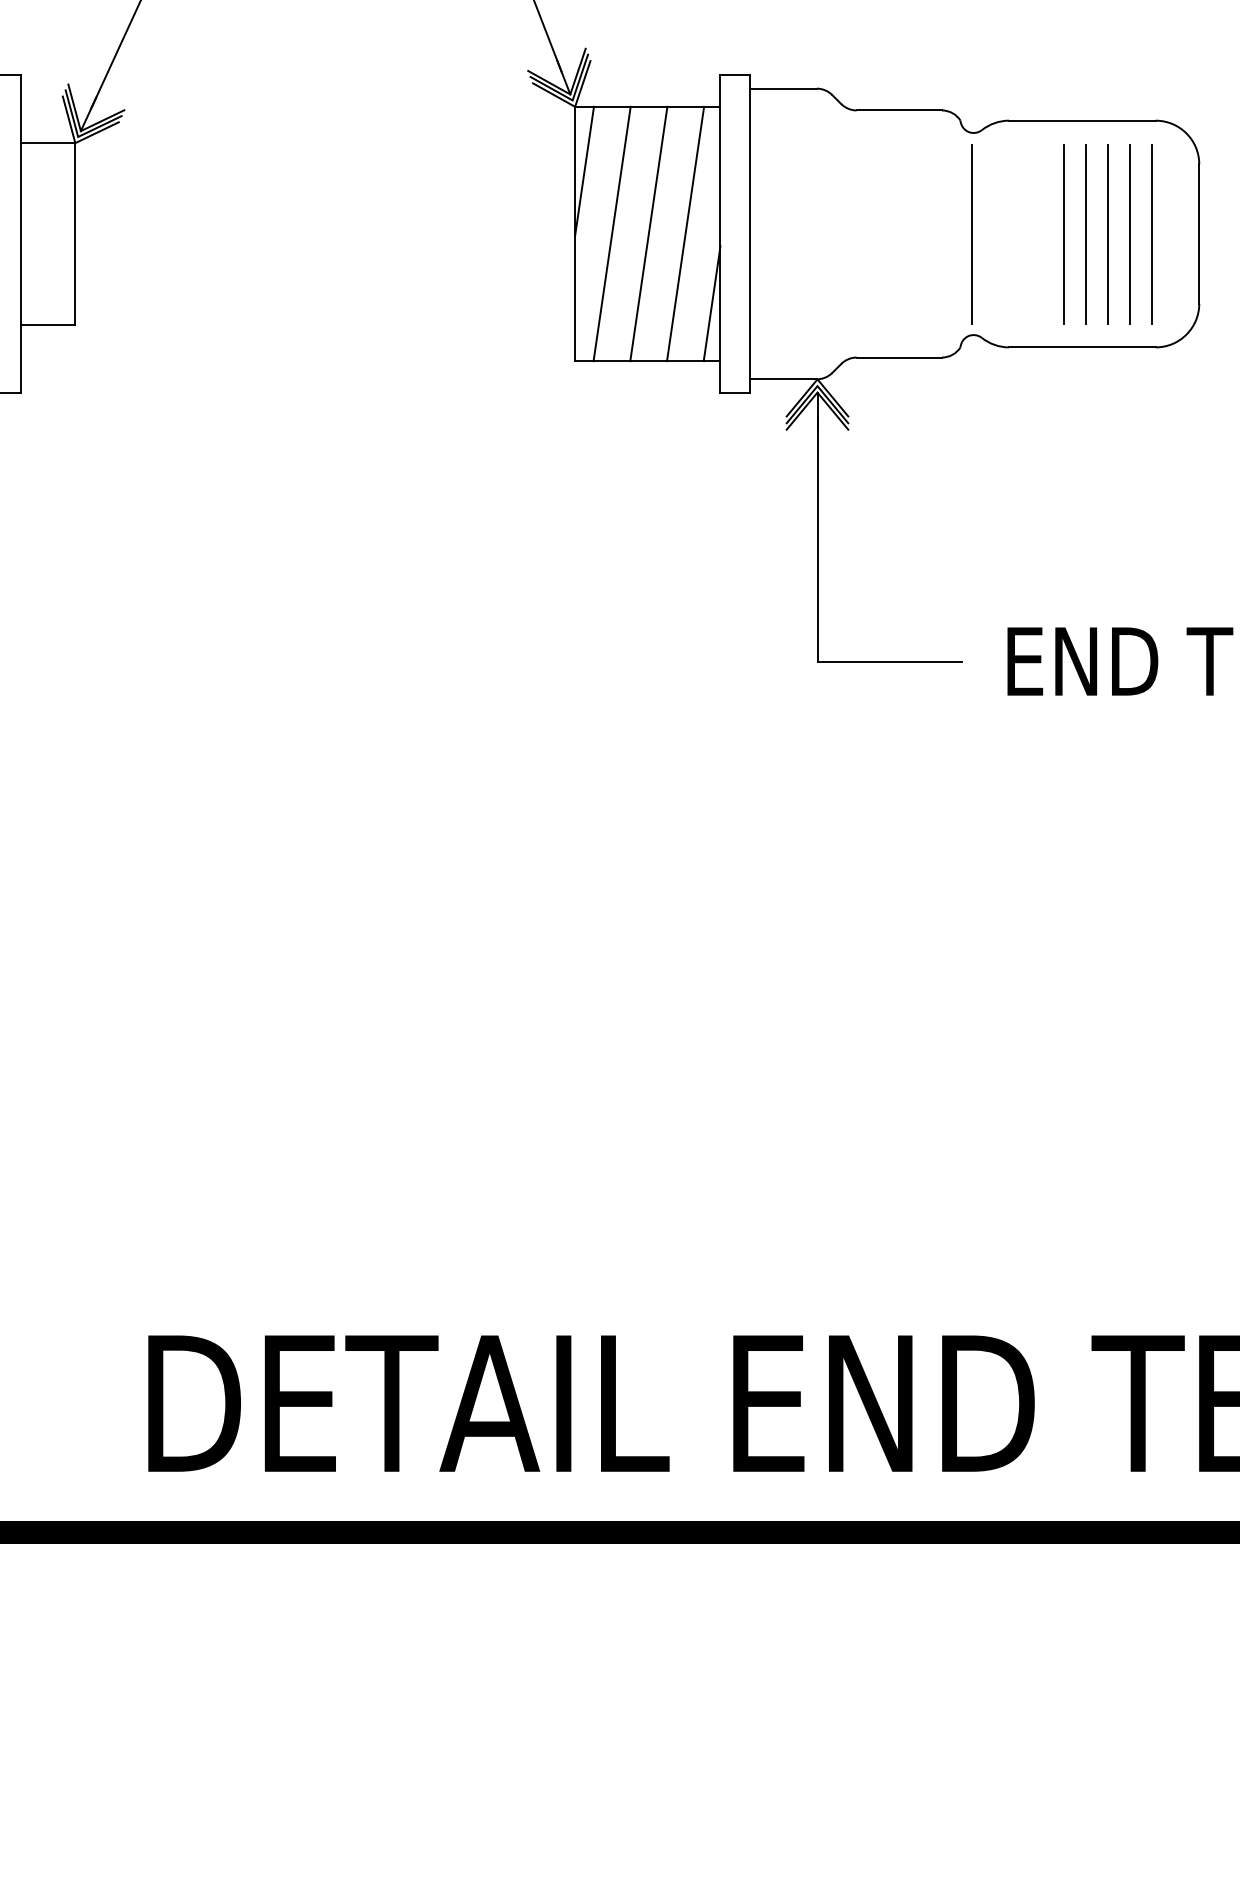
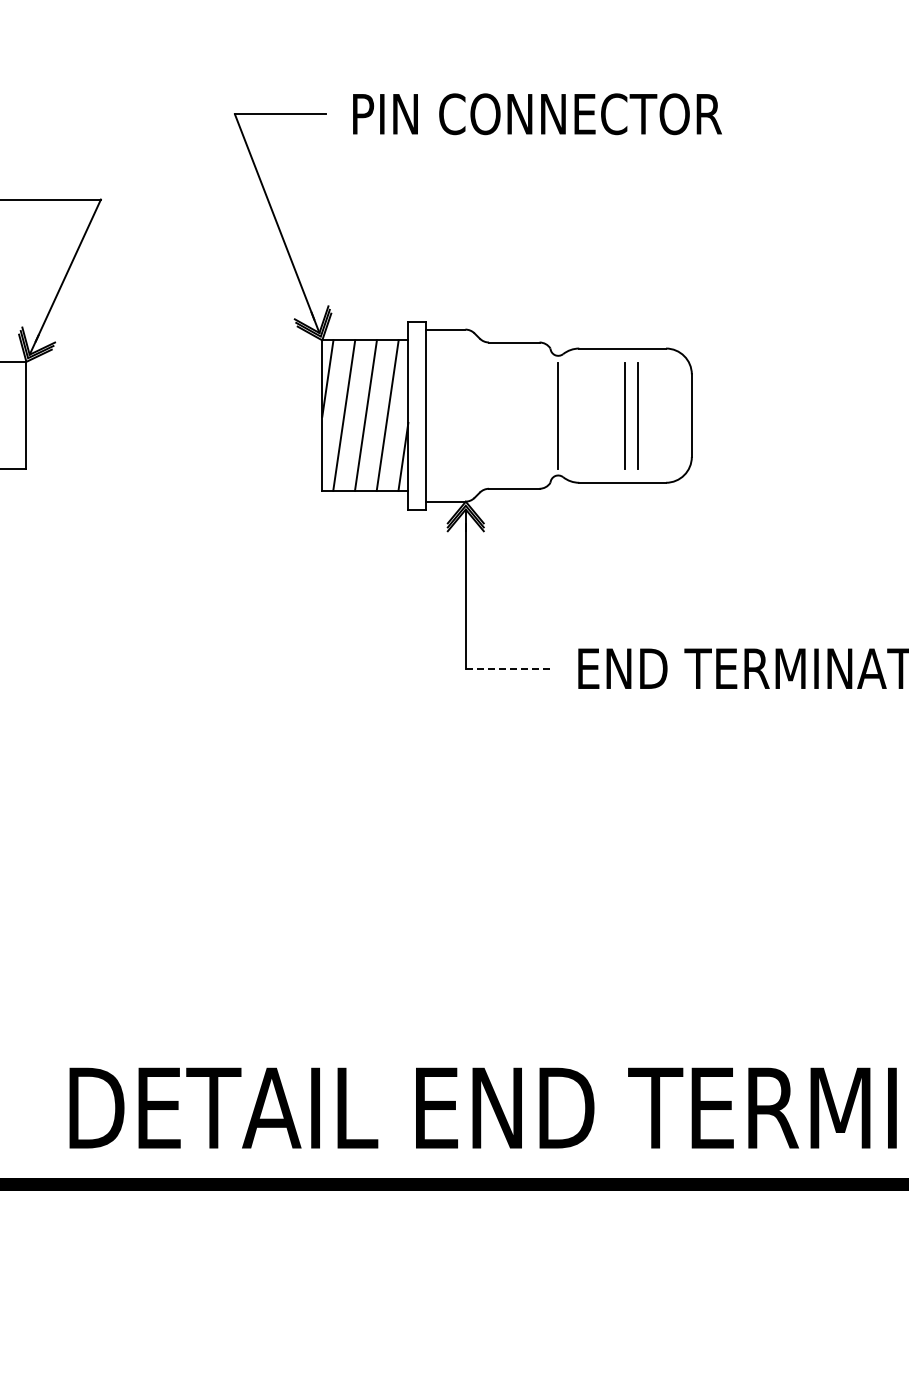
line: (1063, 233) -> (611, 415), removed
line: (1129, 233) -> (650, 415), removed
line: (1151, 233) -> (663, 415), removed
line: (889, 661) -> (508, 668), solid -> dashed

